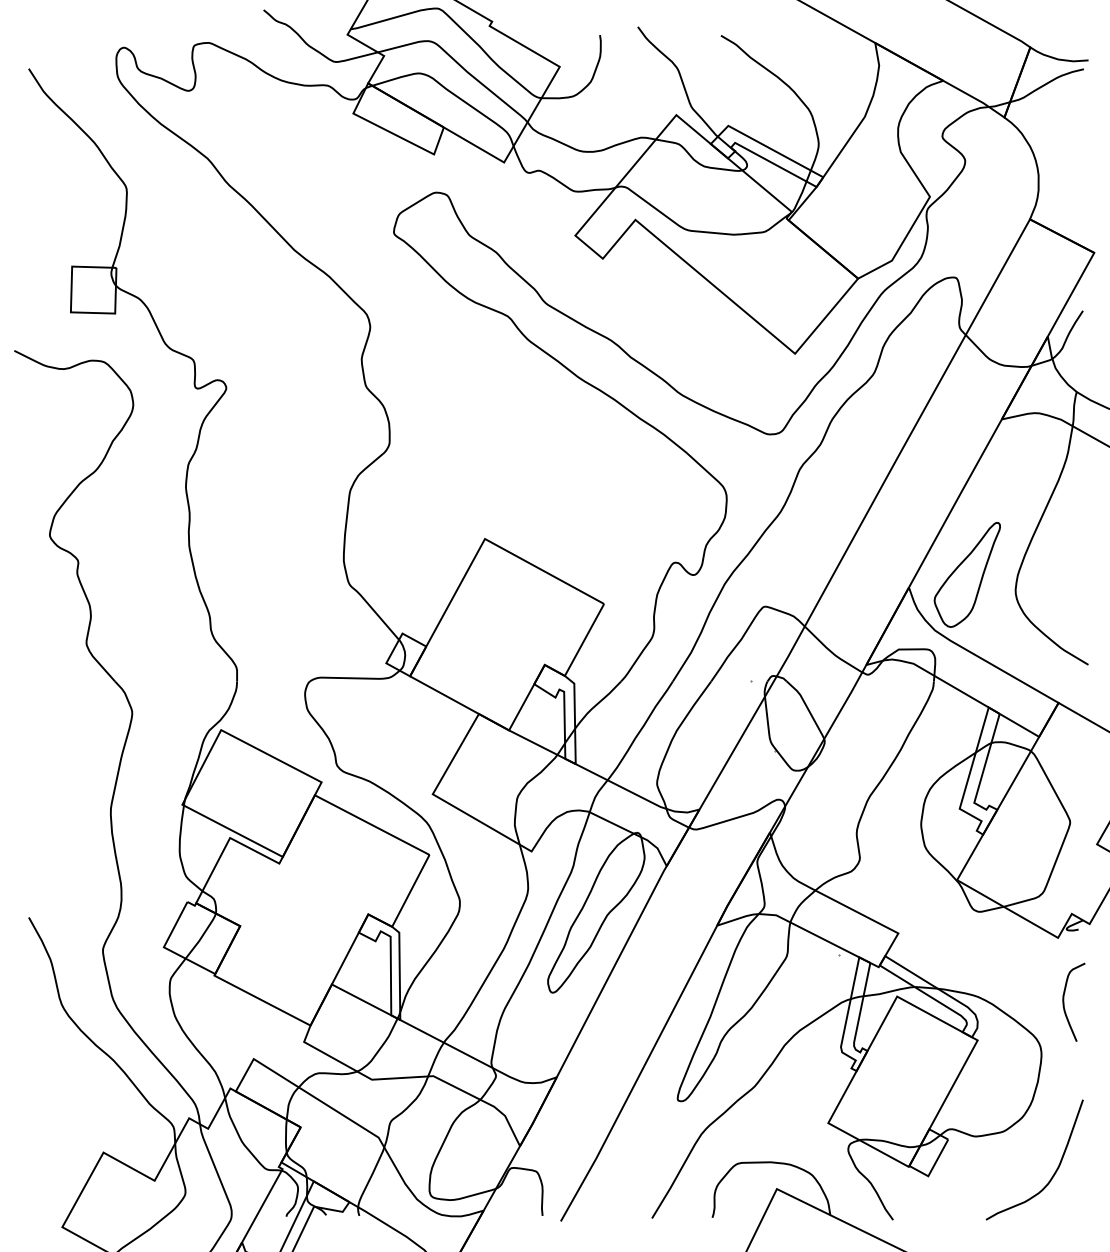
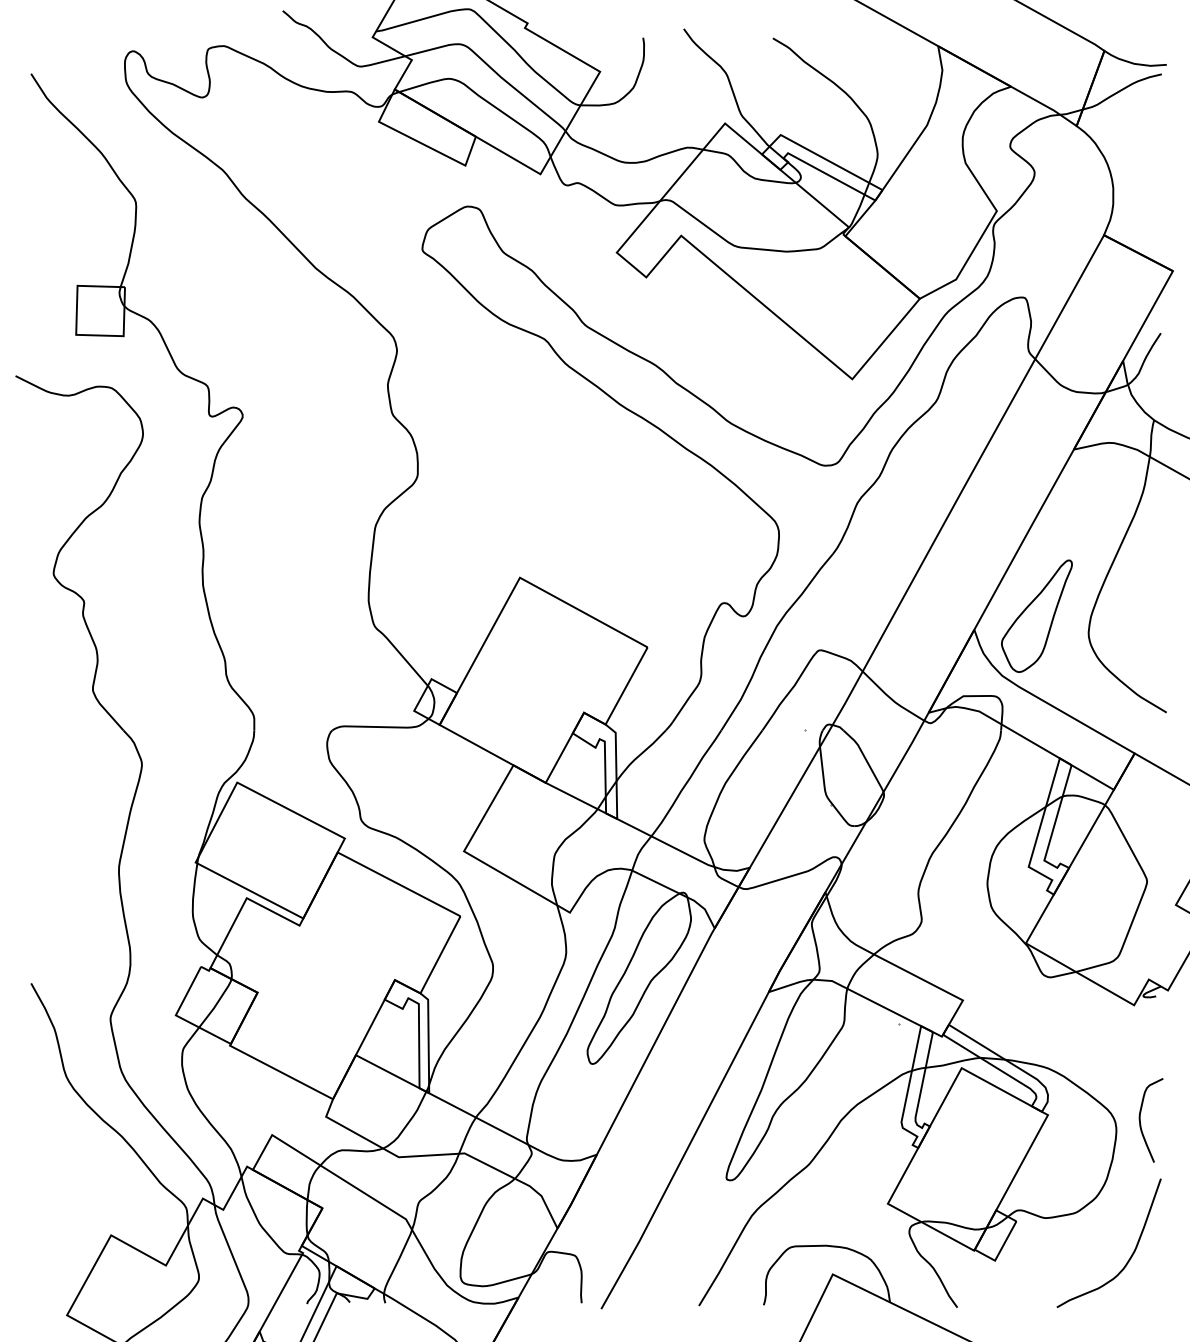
curve: (1064, 1001) -> (1141, 1119), moved

